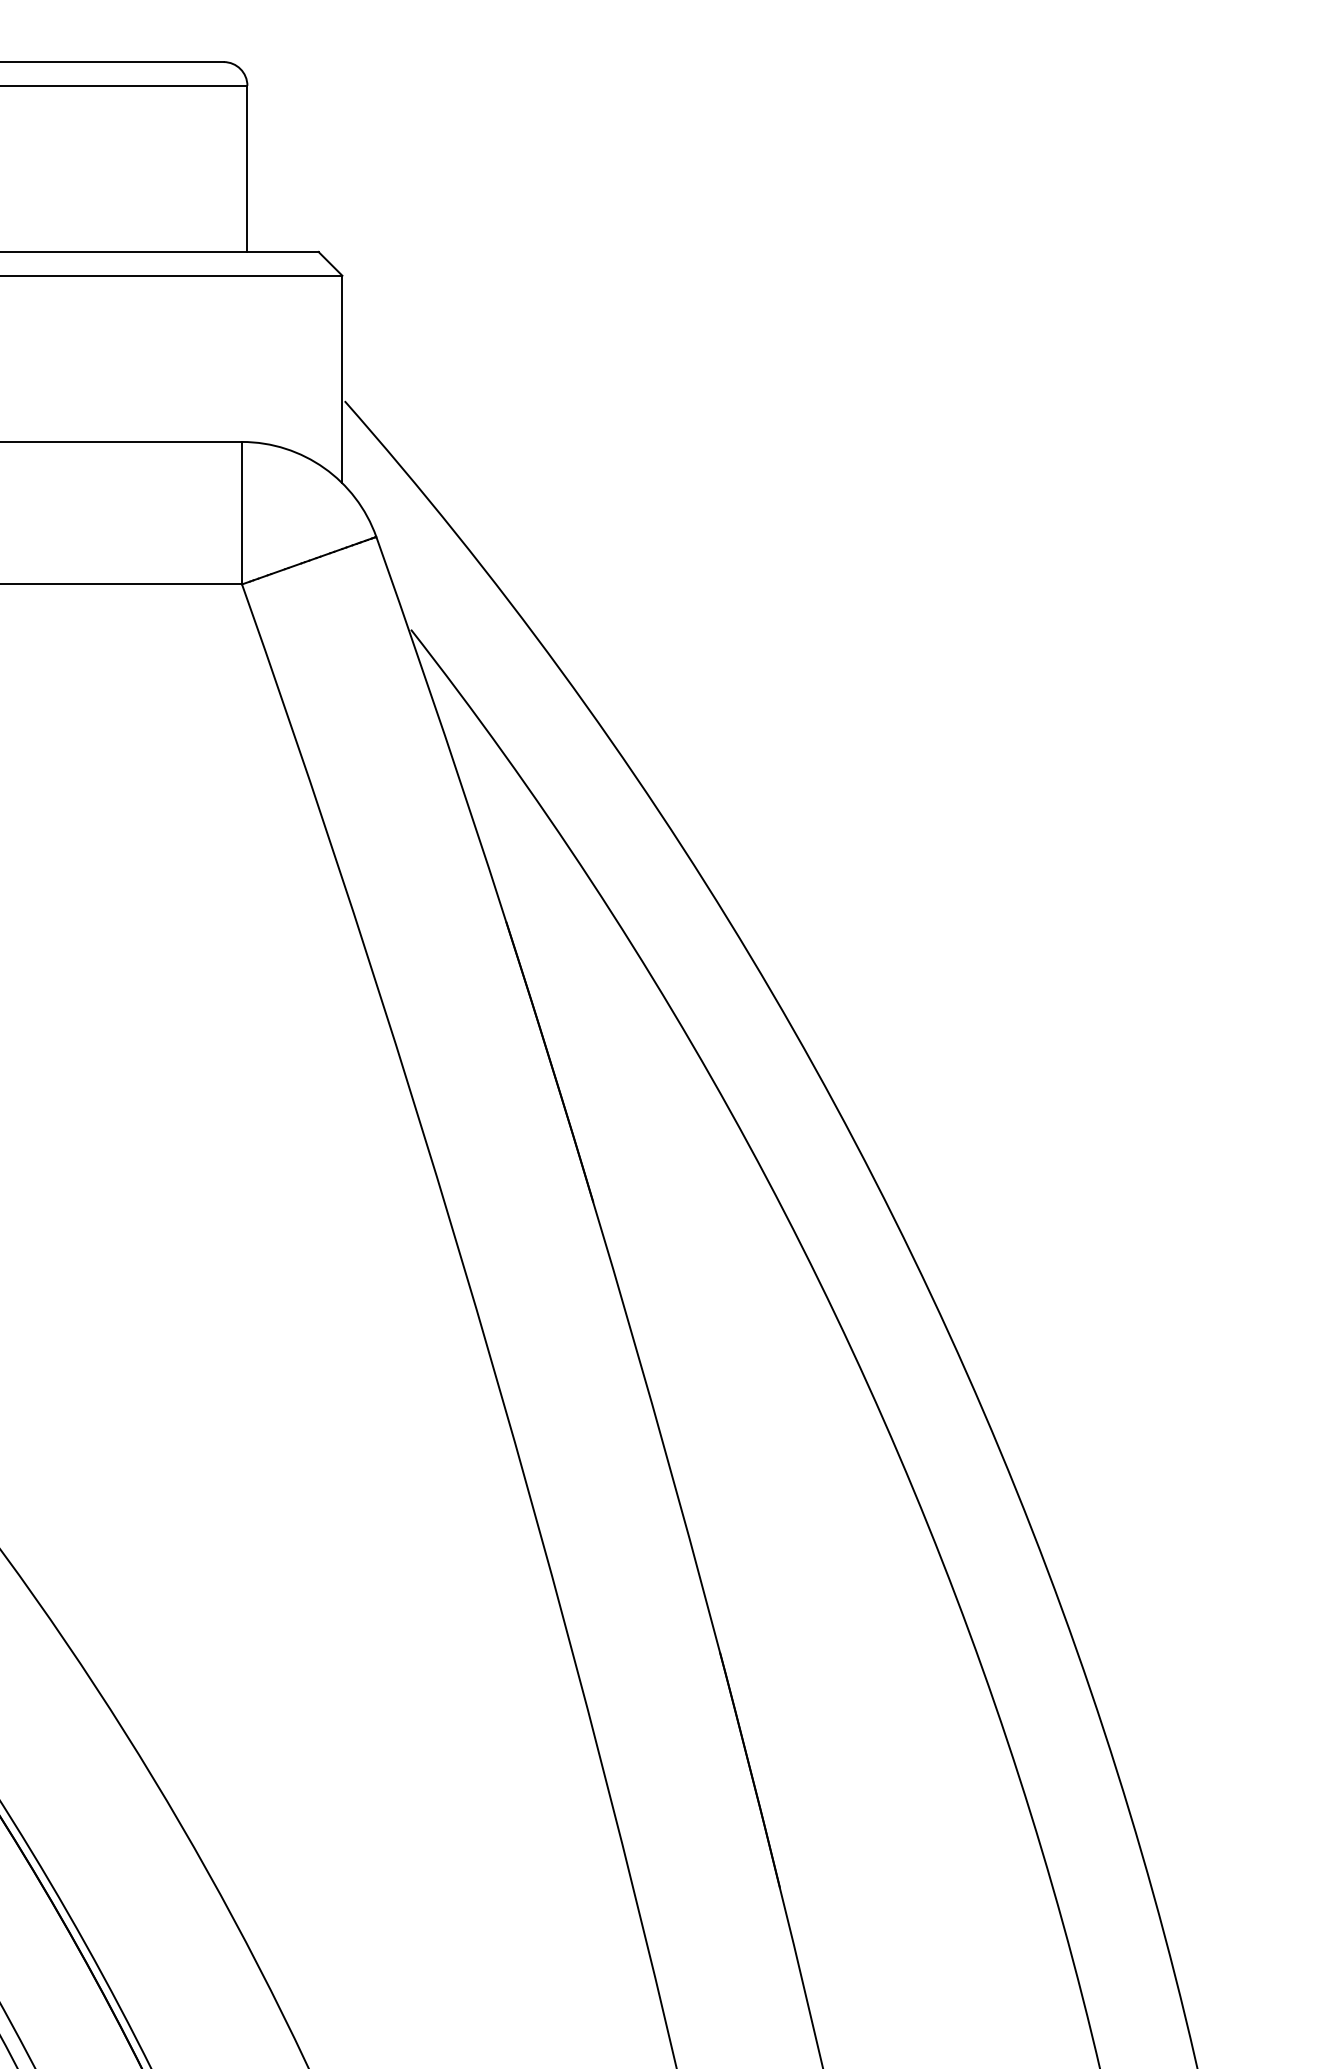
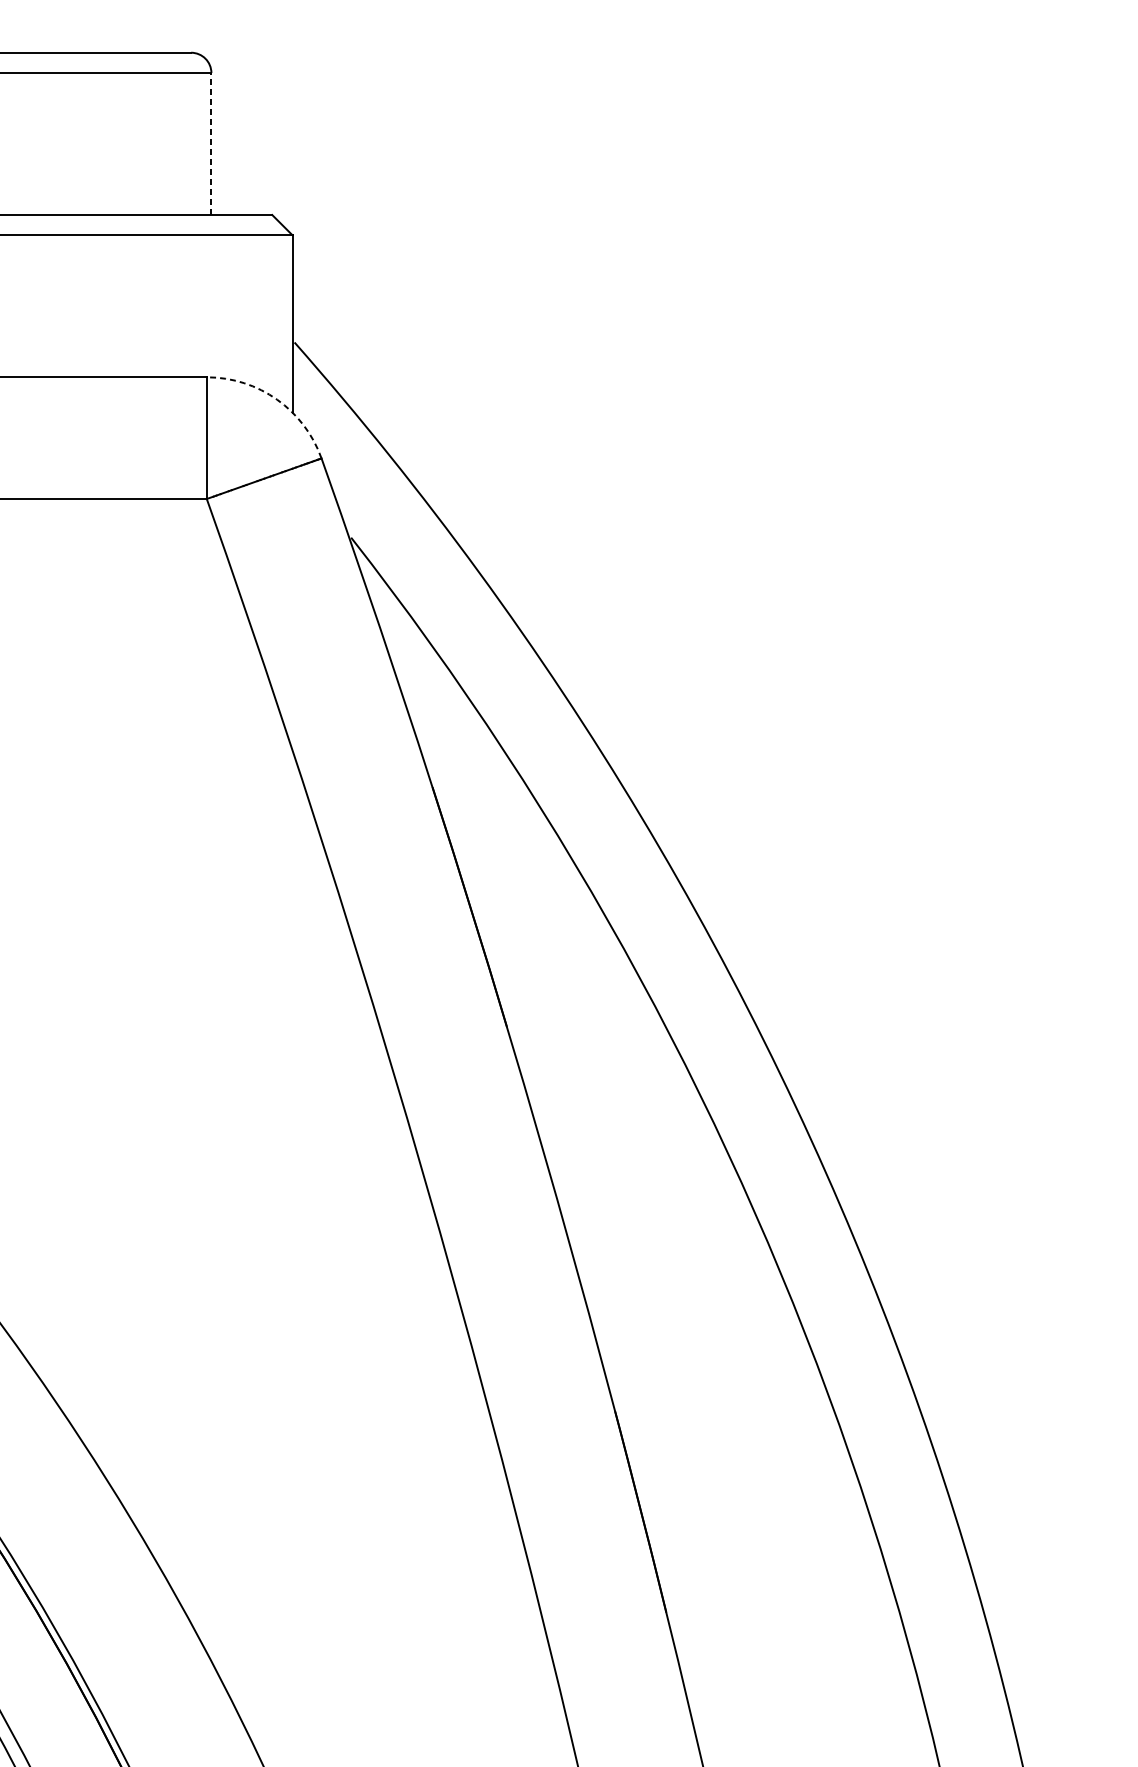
line: (247, 168) -> (211, 143), solid -> dashed
arc: (324, 468) -> (277, 399), solid -> dashed

